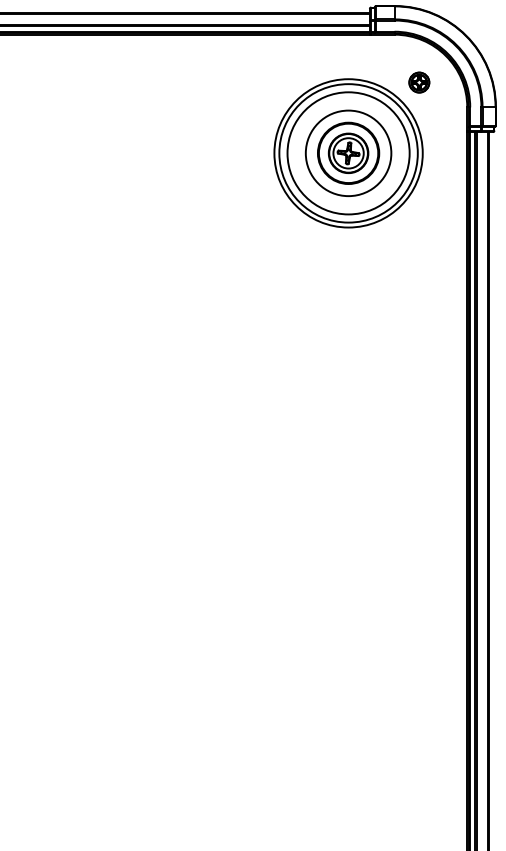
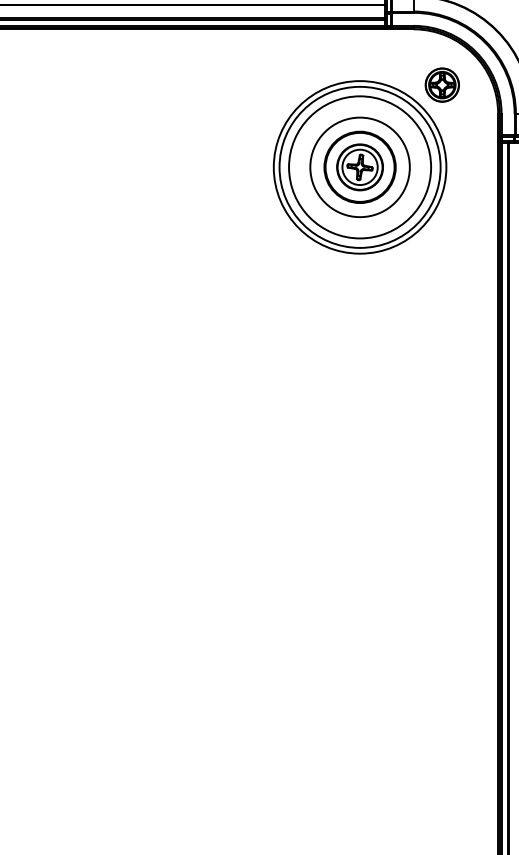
part: (419, 82) -> (442, 84), size x1.43

